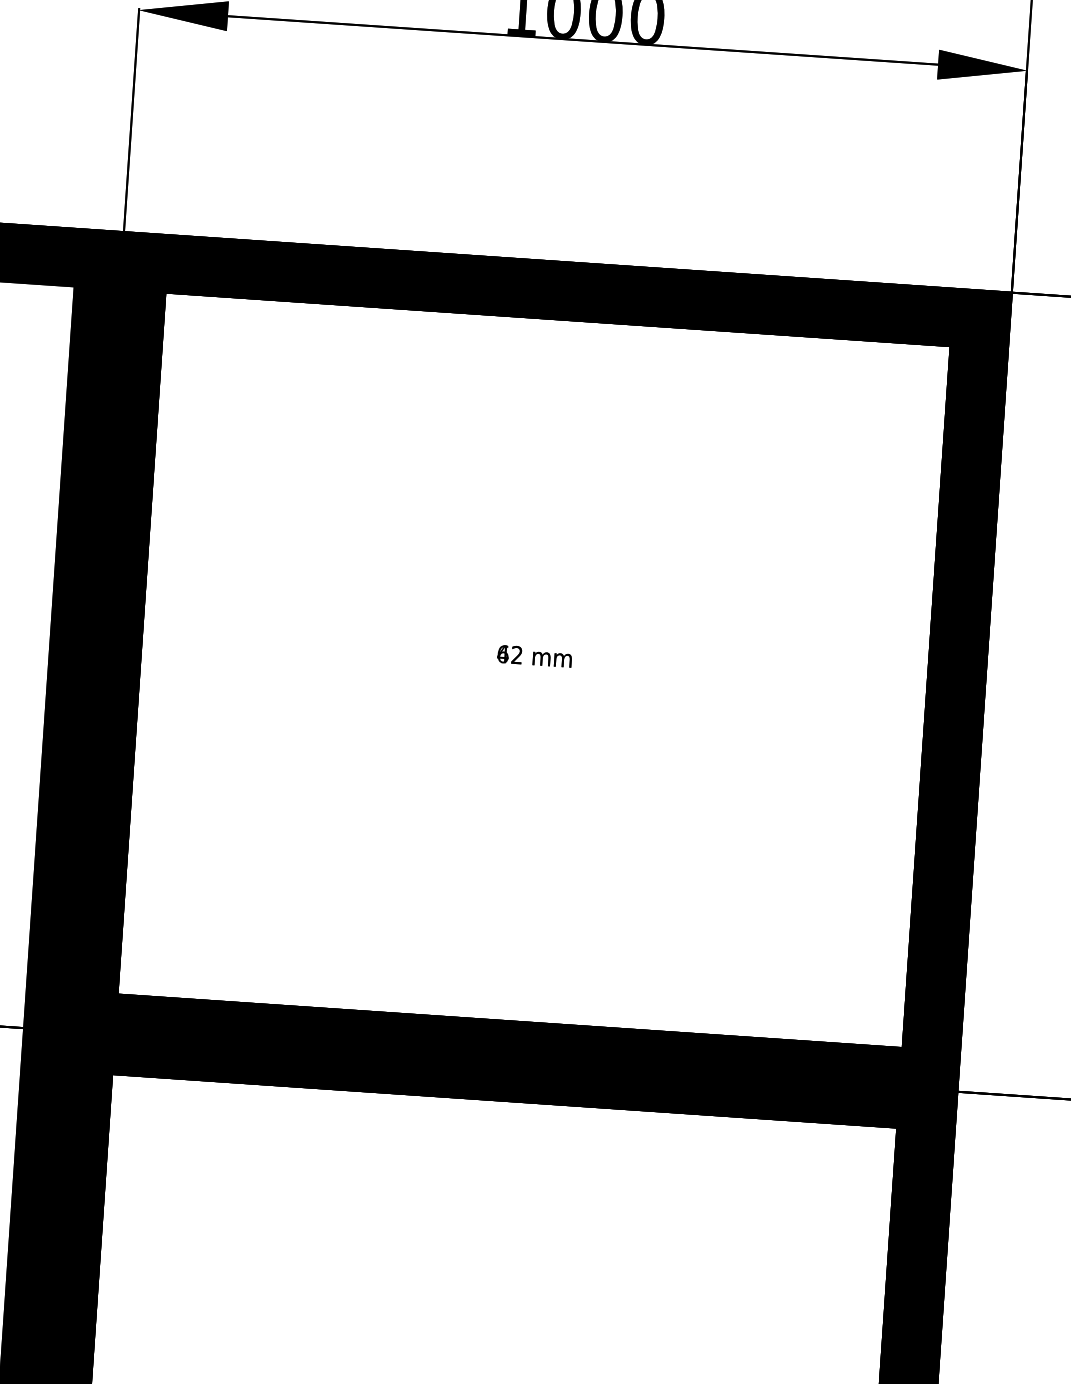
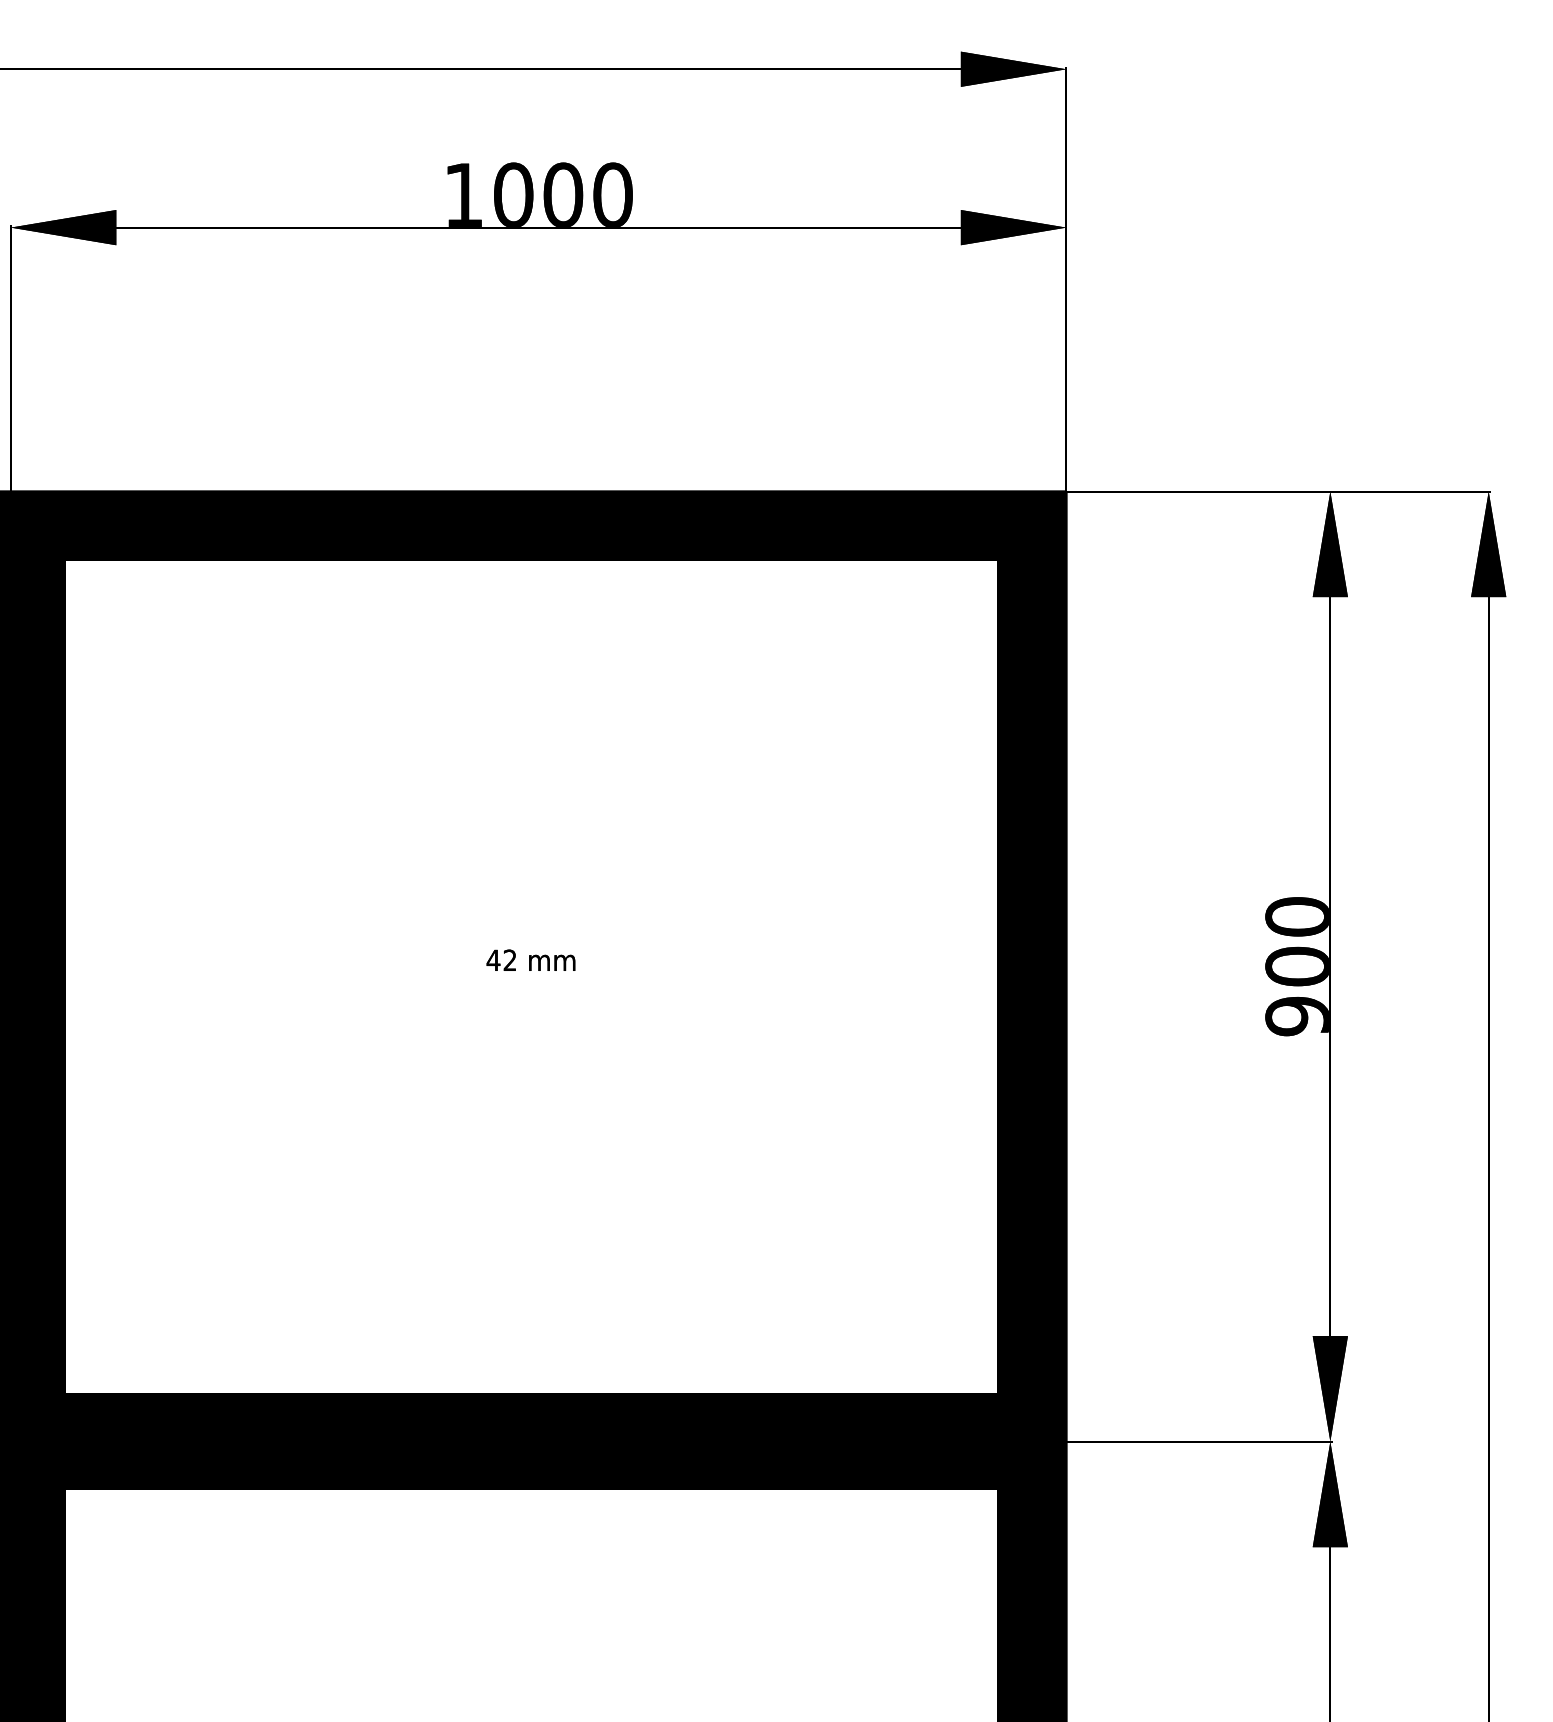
text: (503, 654) -> (493, 960), 62 -> 42

